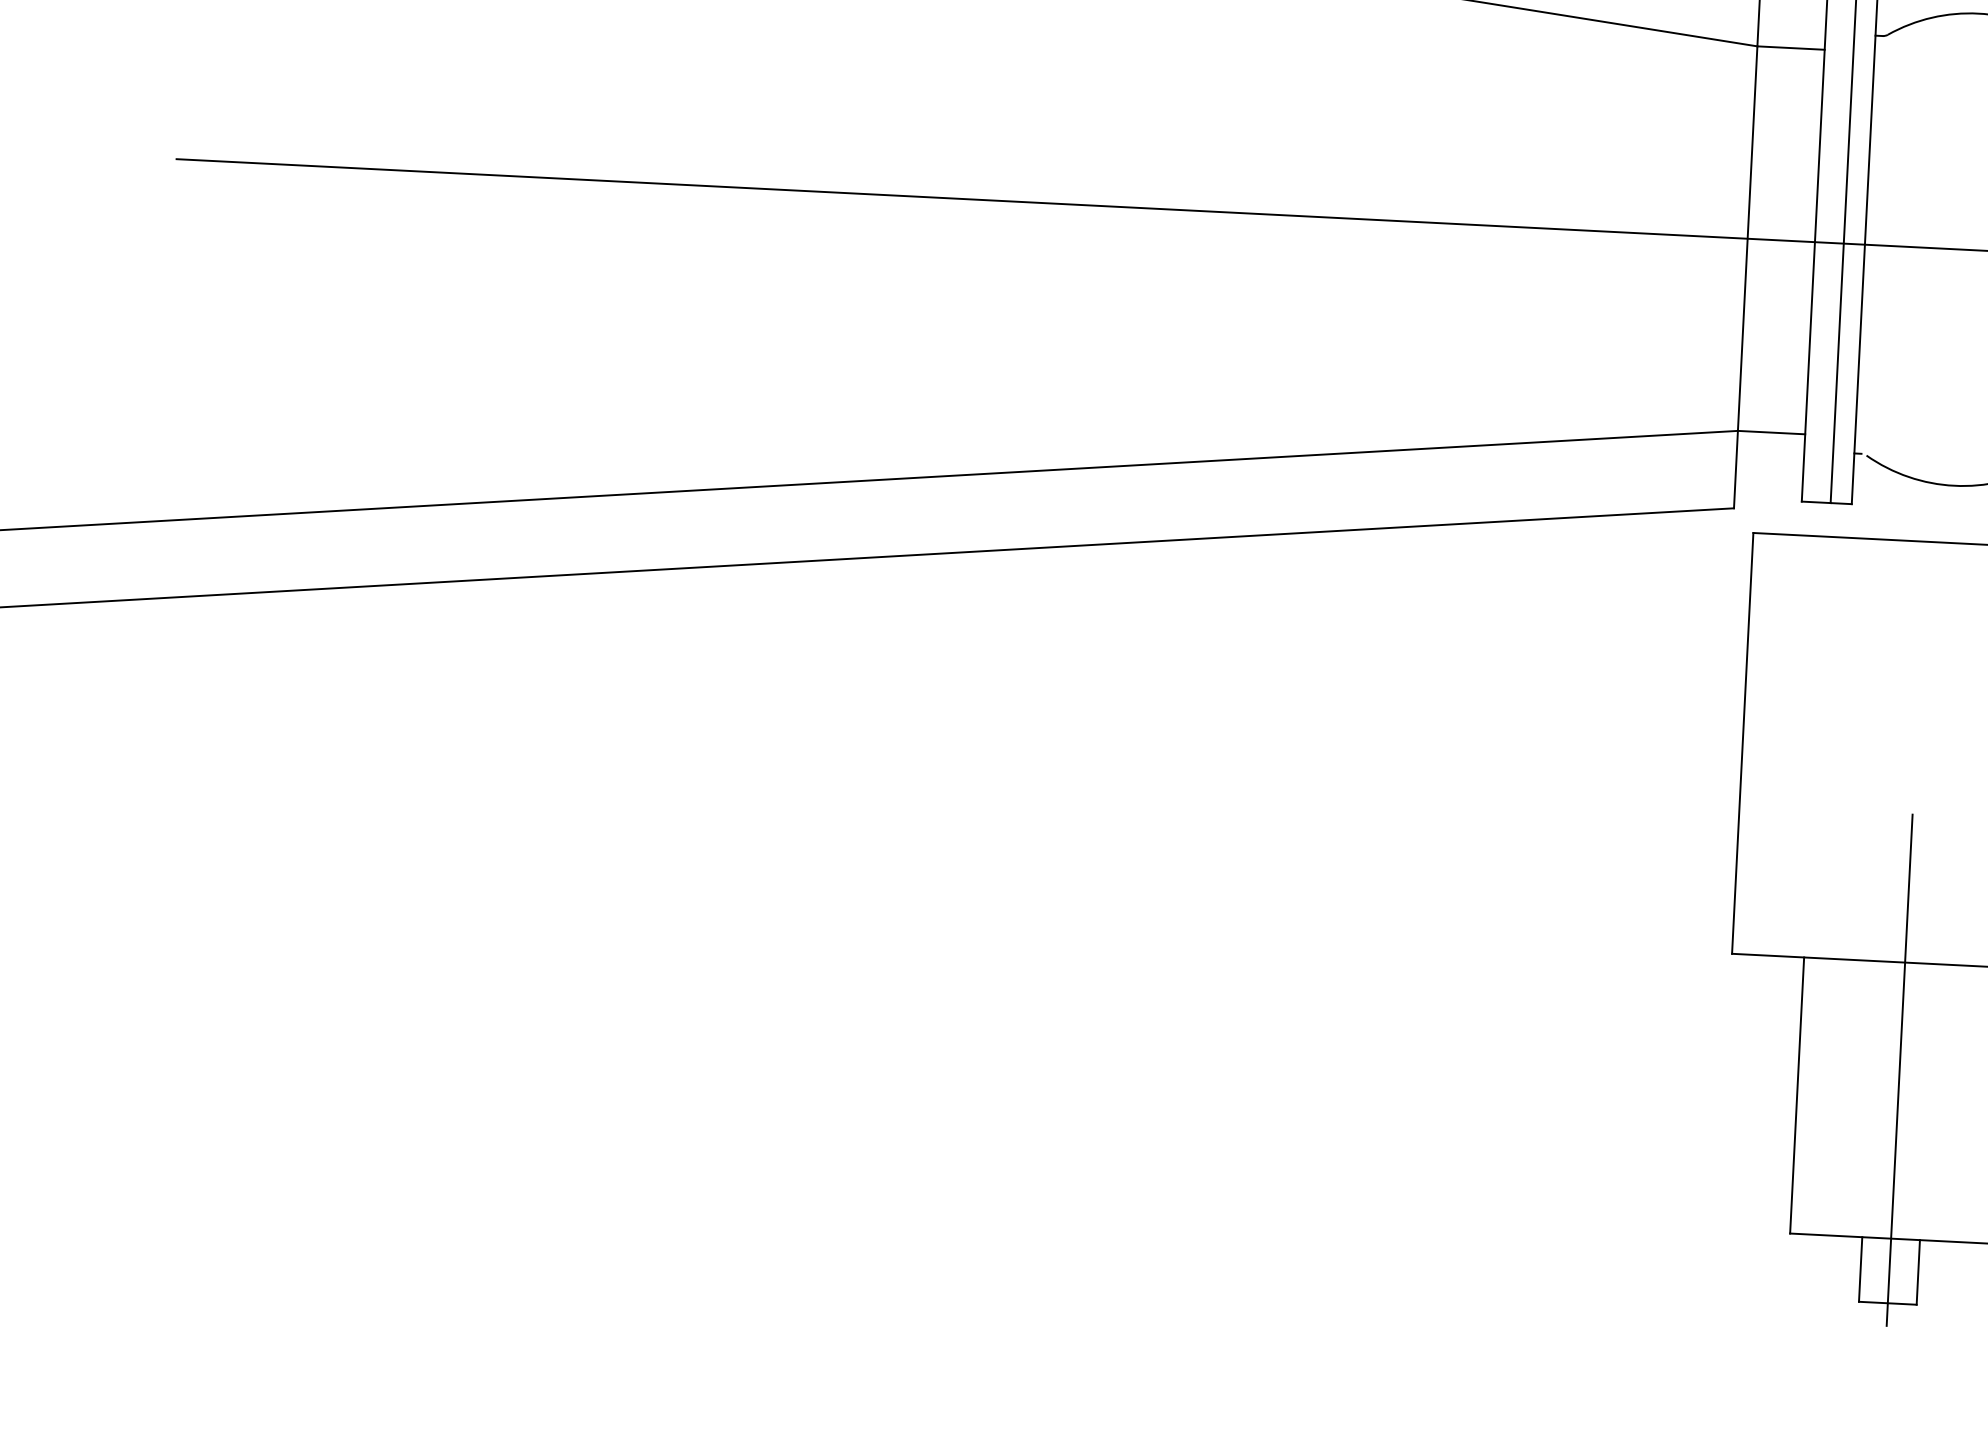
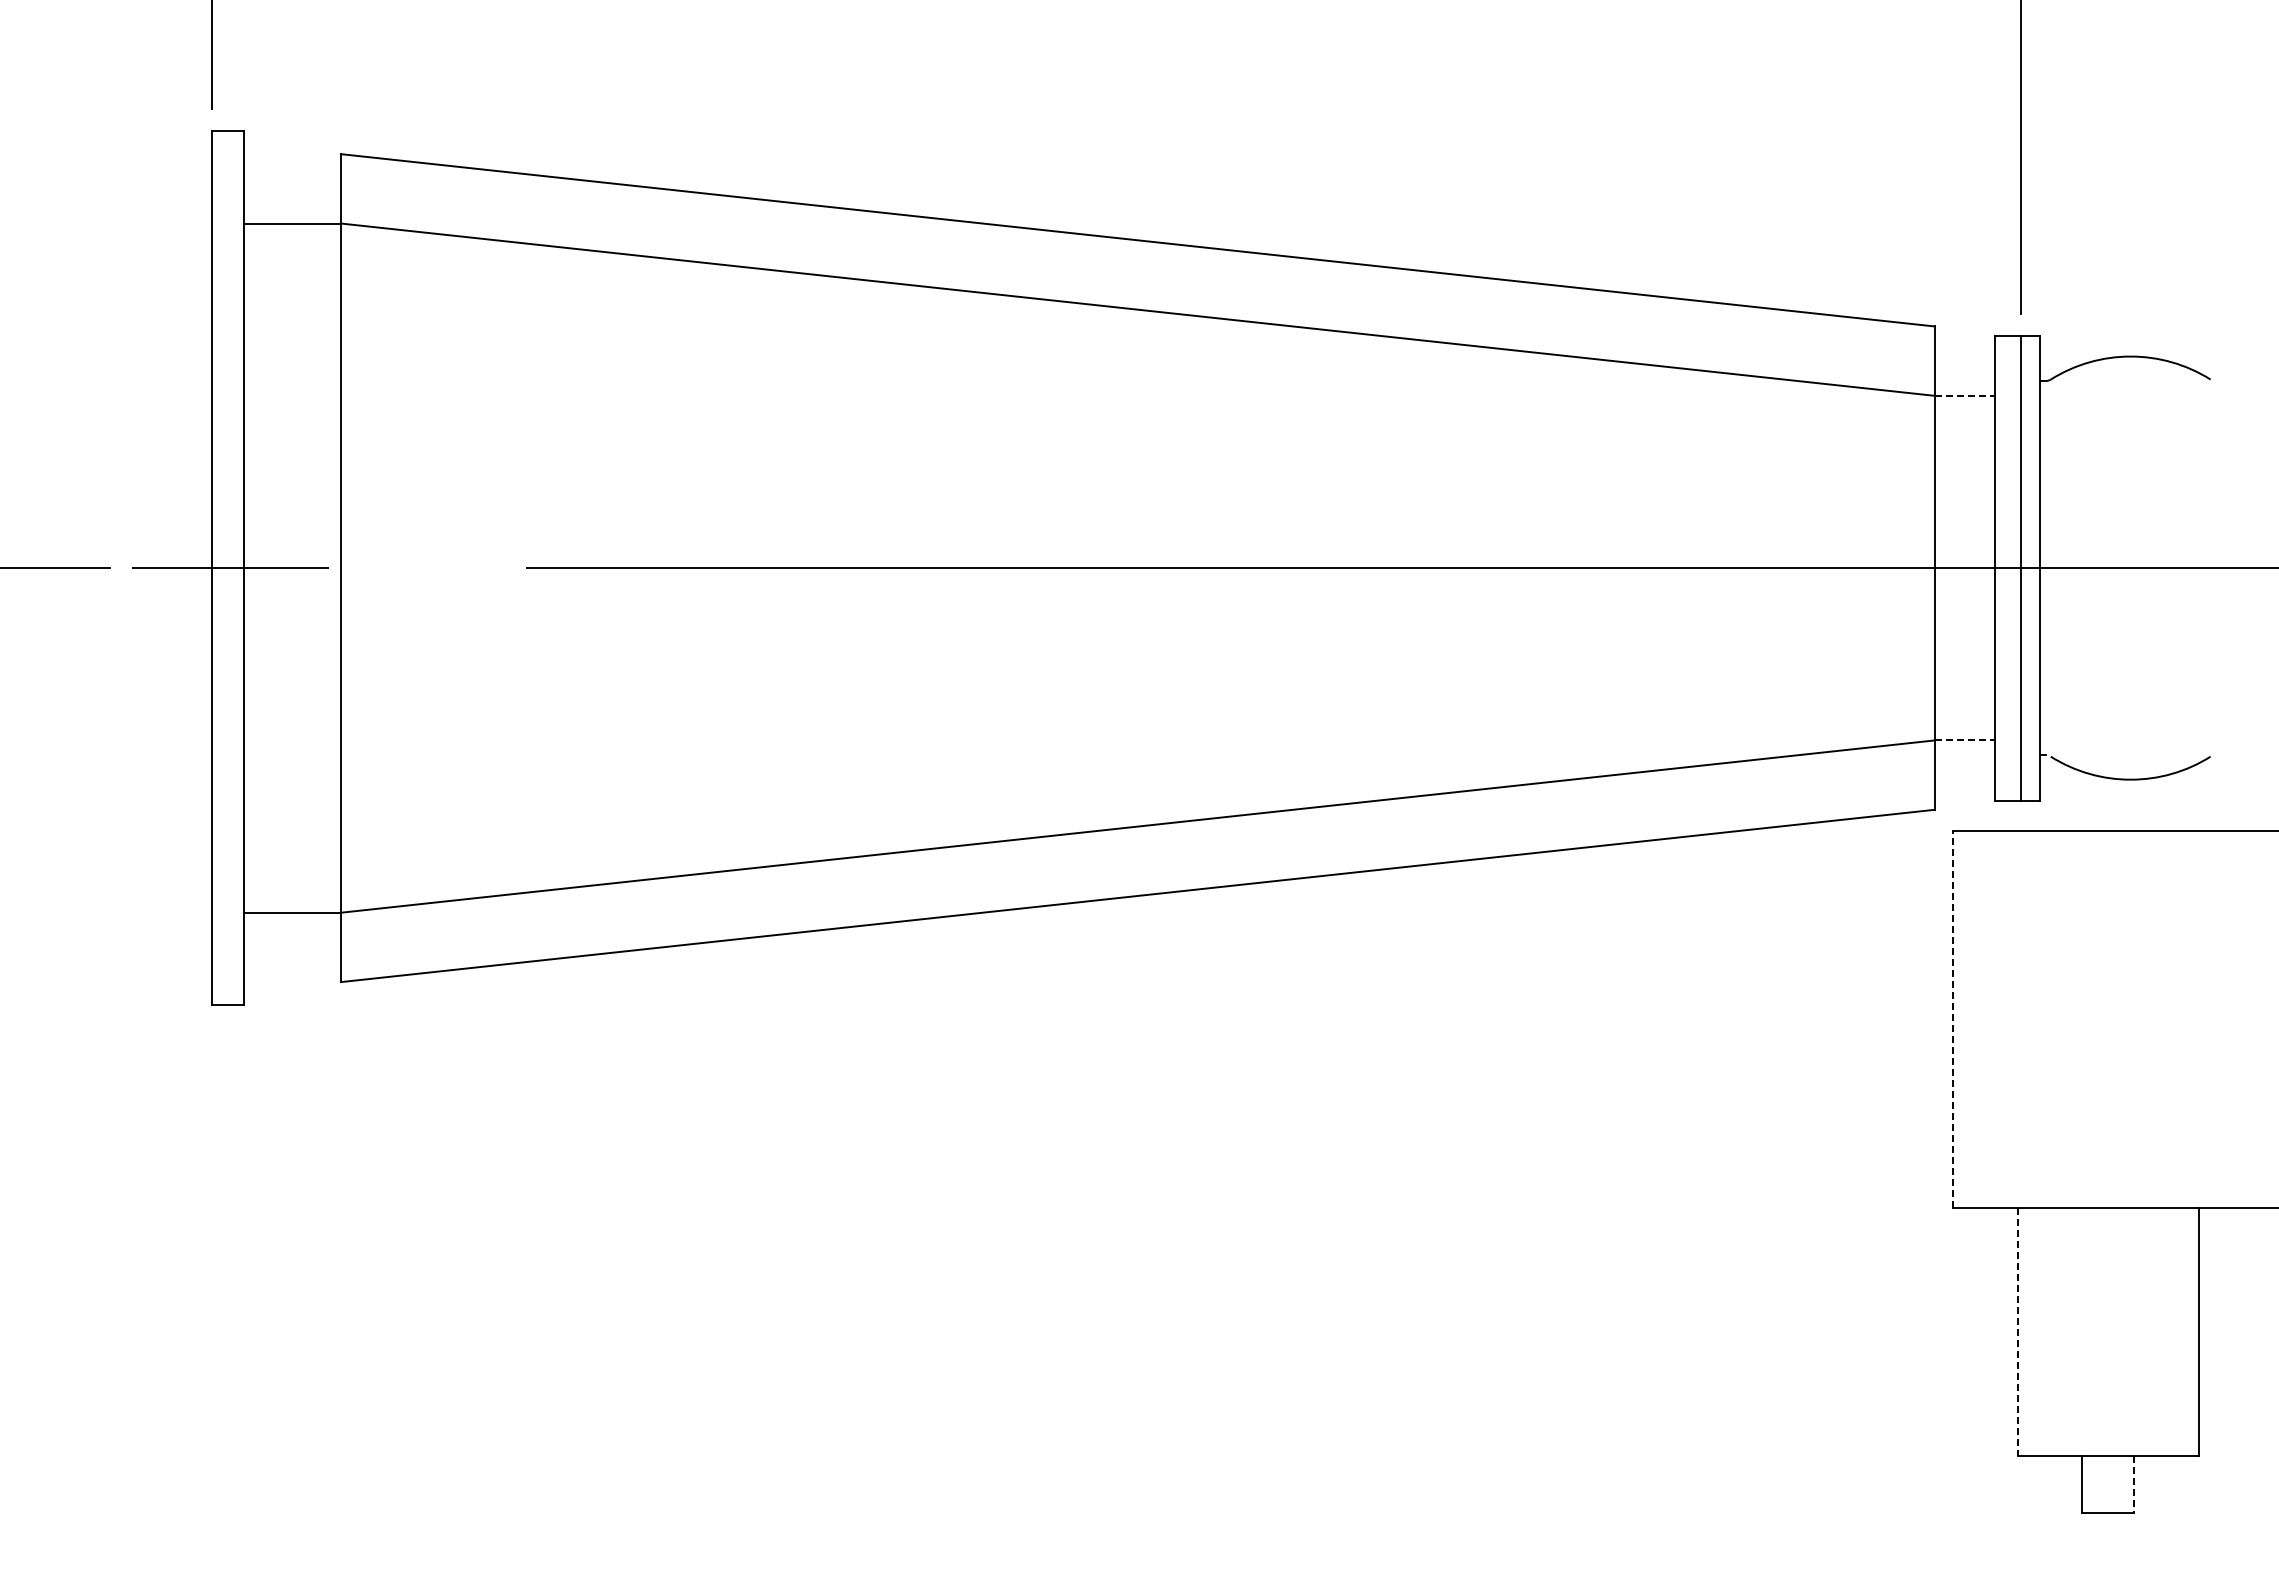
line: (1791, 47) -> (1965, 395), solid -> dashed
line: (1772, 432) -> (1965, 740), solid -> dashed
line: (1743, 743) -> (1953, 1019), solid -> dashed
line: (1899, 1070) -> (2108, 1304), removed
line: (1796, 1095) -> (2017, 1331), solid -> dashed
line: (1918, 1272) -> (2134, 1484), solid -> dashed

